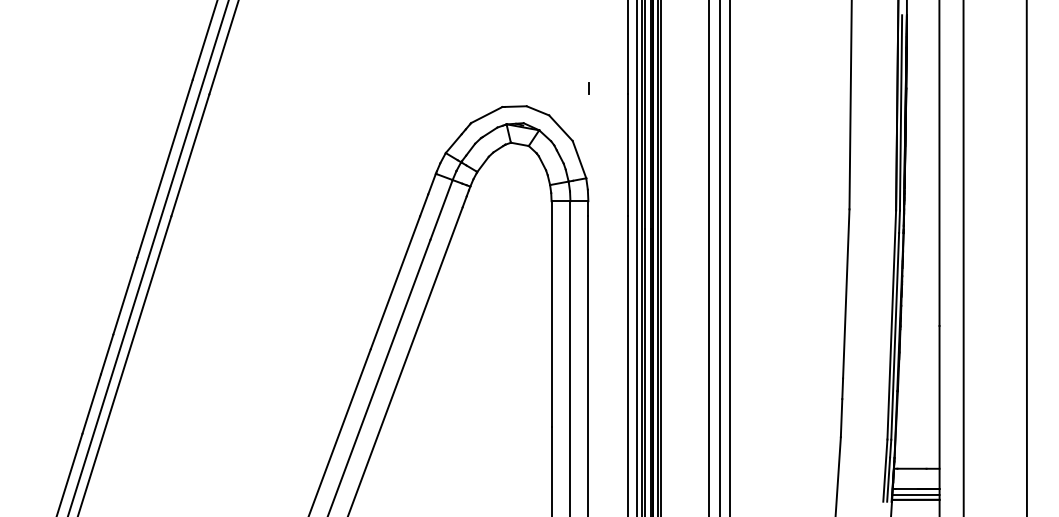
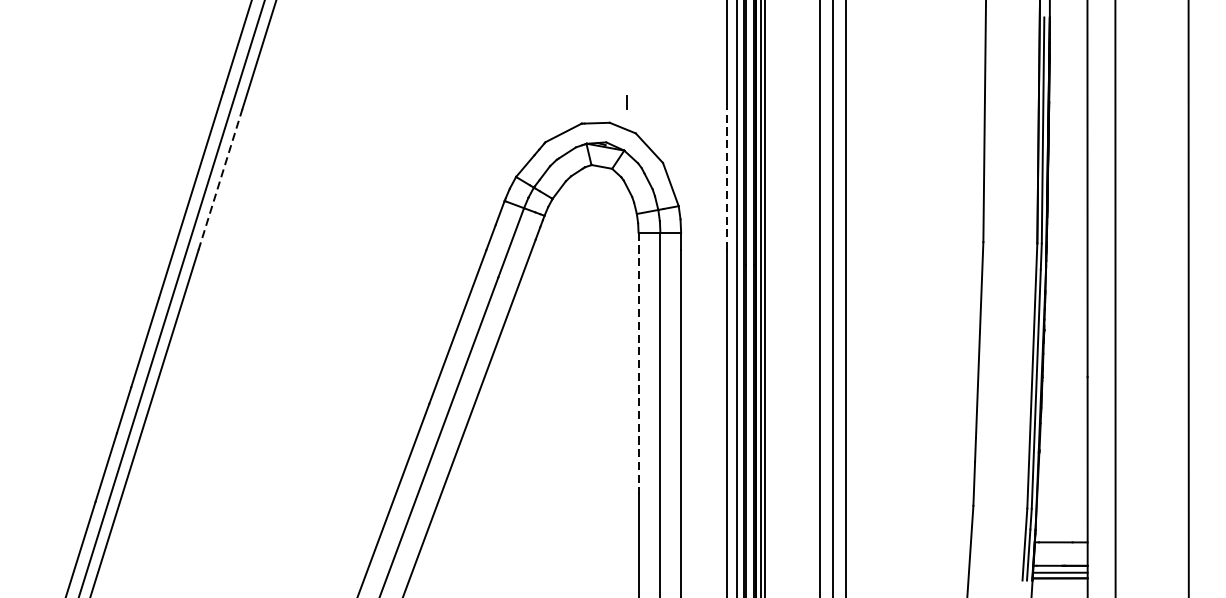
line: (588, 88) -> (625, 102), moved
line: (190, 155) -> (220, 179), solid -> dashed
line: (627, 155) -> (726, 179), solid -> dashed
line: (551, 314) -> (638, 363), solid -> dashed

